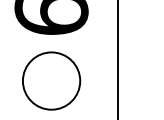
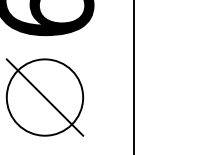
line: (51, 80) -> (44, 96), added

